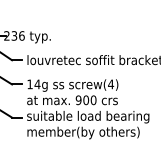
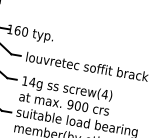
text: (14, 35) -> (17, 30), 236 -> 160

